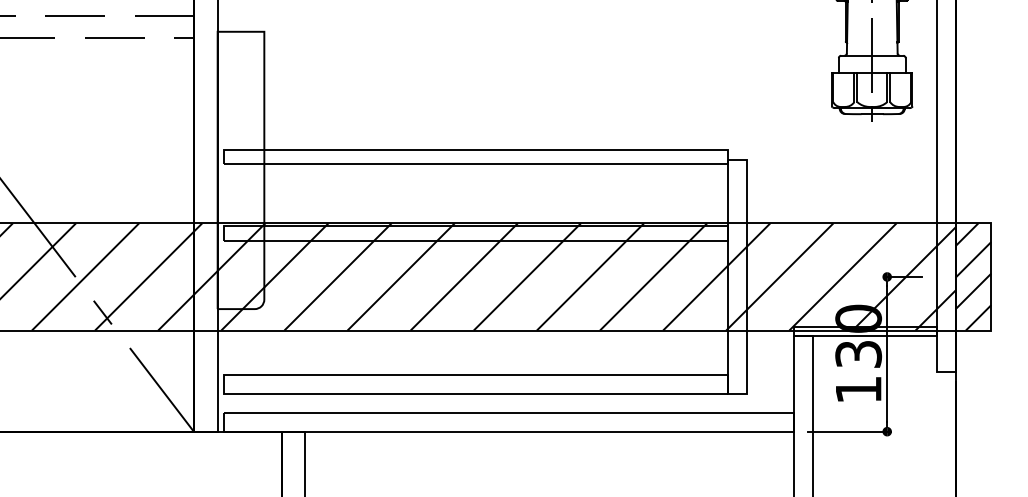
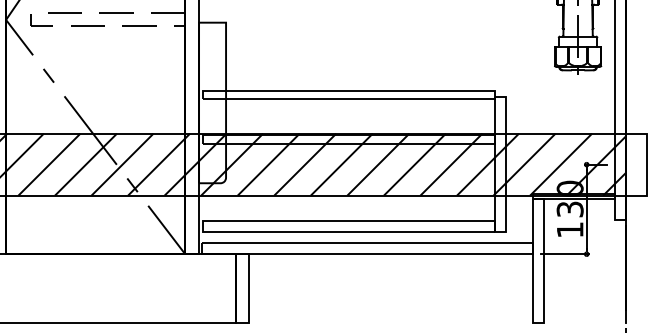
hatch: (973, 276) -> (636, 164), removed

